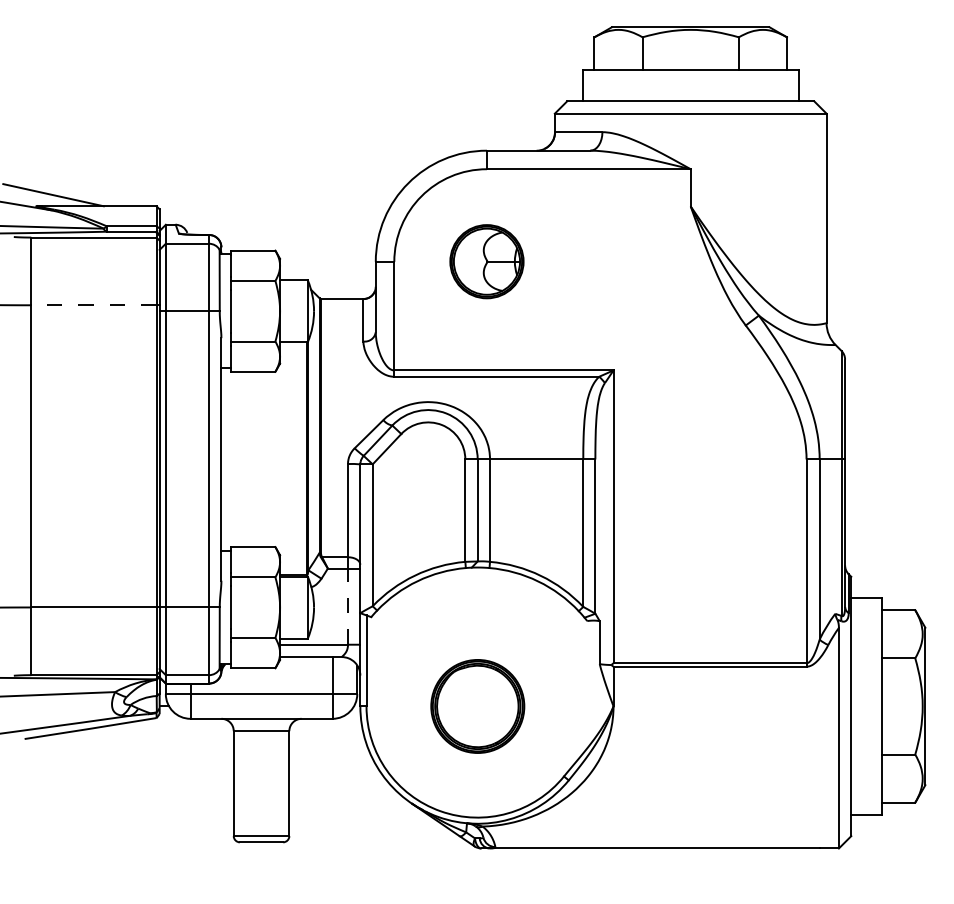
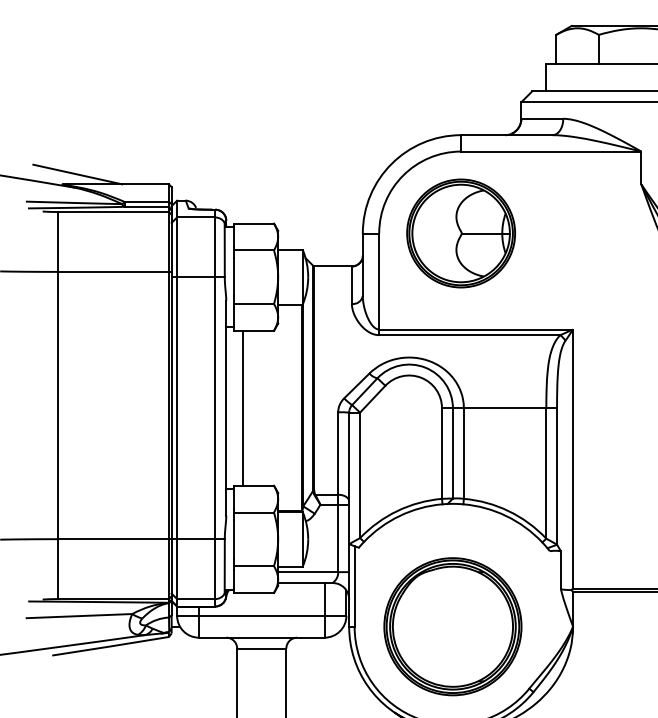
part: (486, 261) -> (460, 233), size x1.67
line: (93, 305) -> (113, 272), dashed -> solid
line: (239, 459) -> (242, 408), added
line: (348, 606) -> (338, 538), dashed -> solid
part: (477, 706) -> (452, 626), size x1.67

